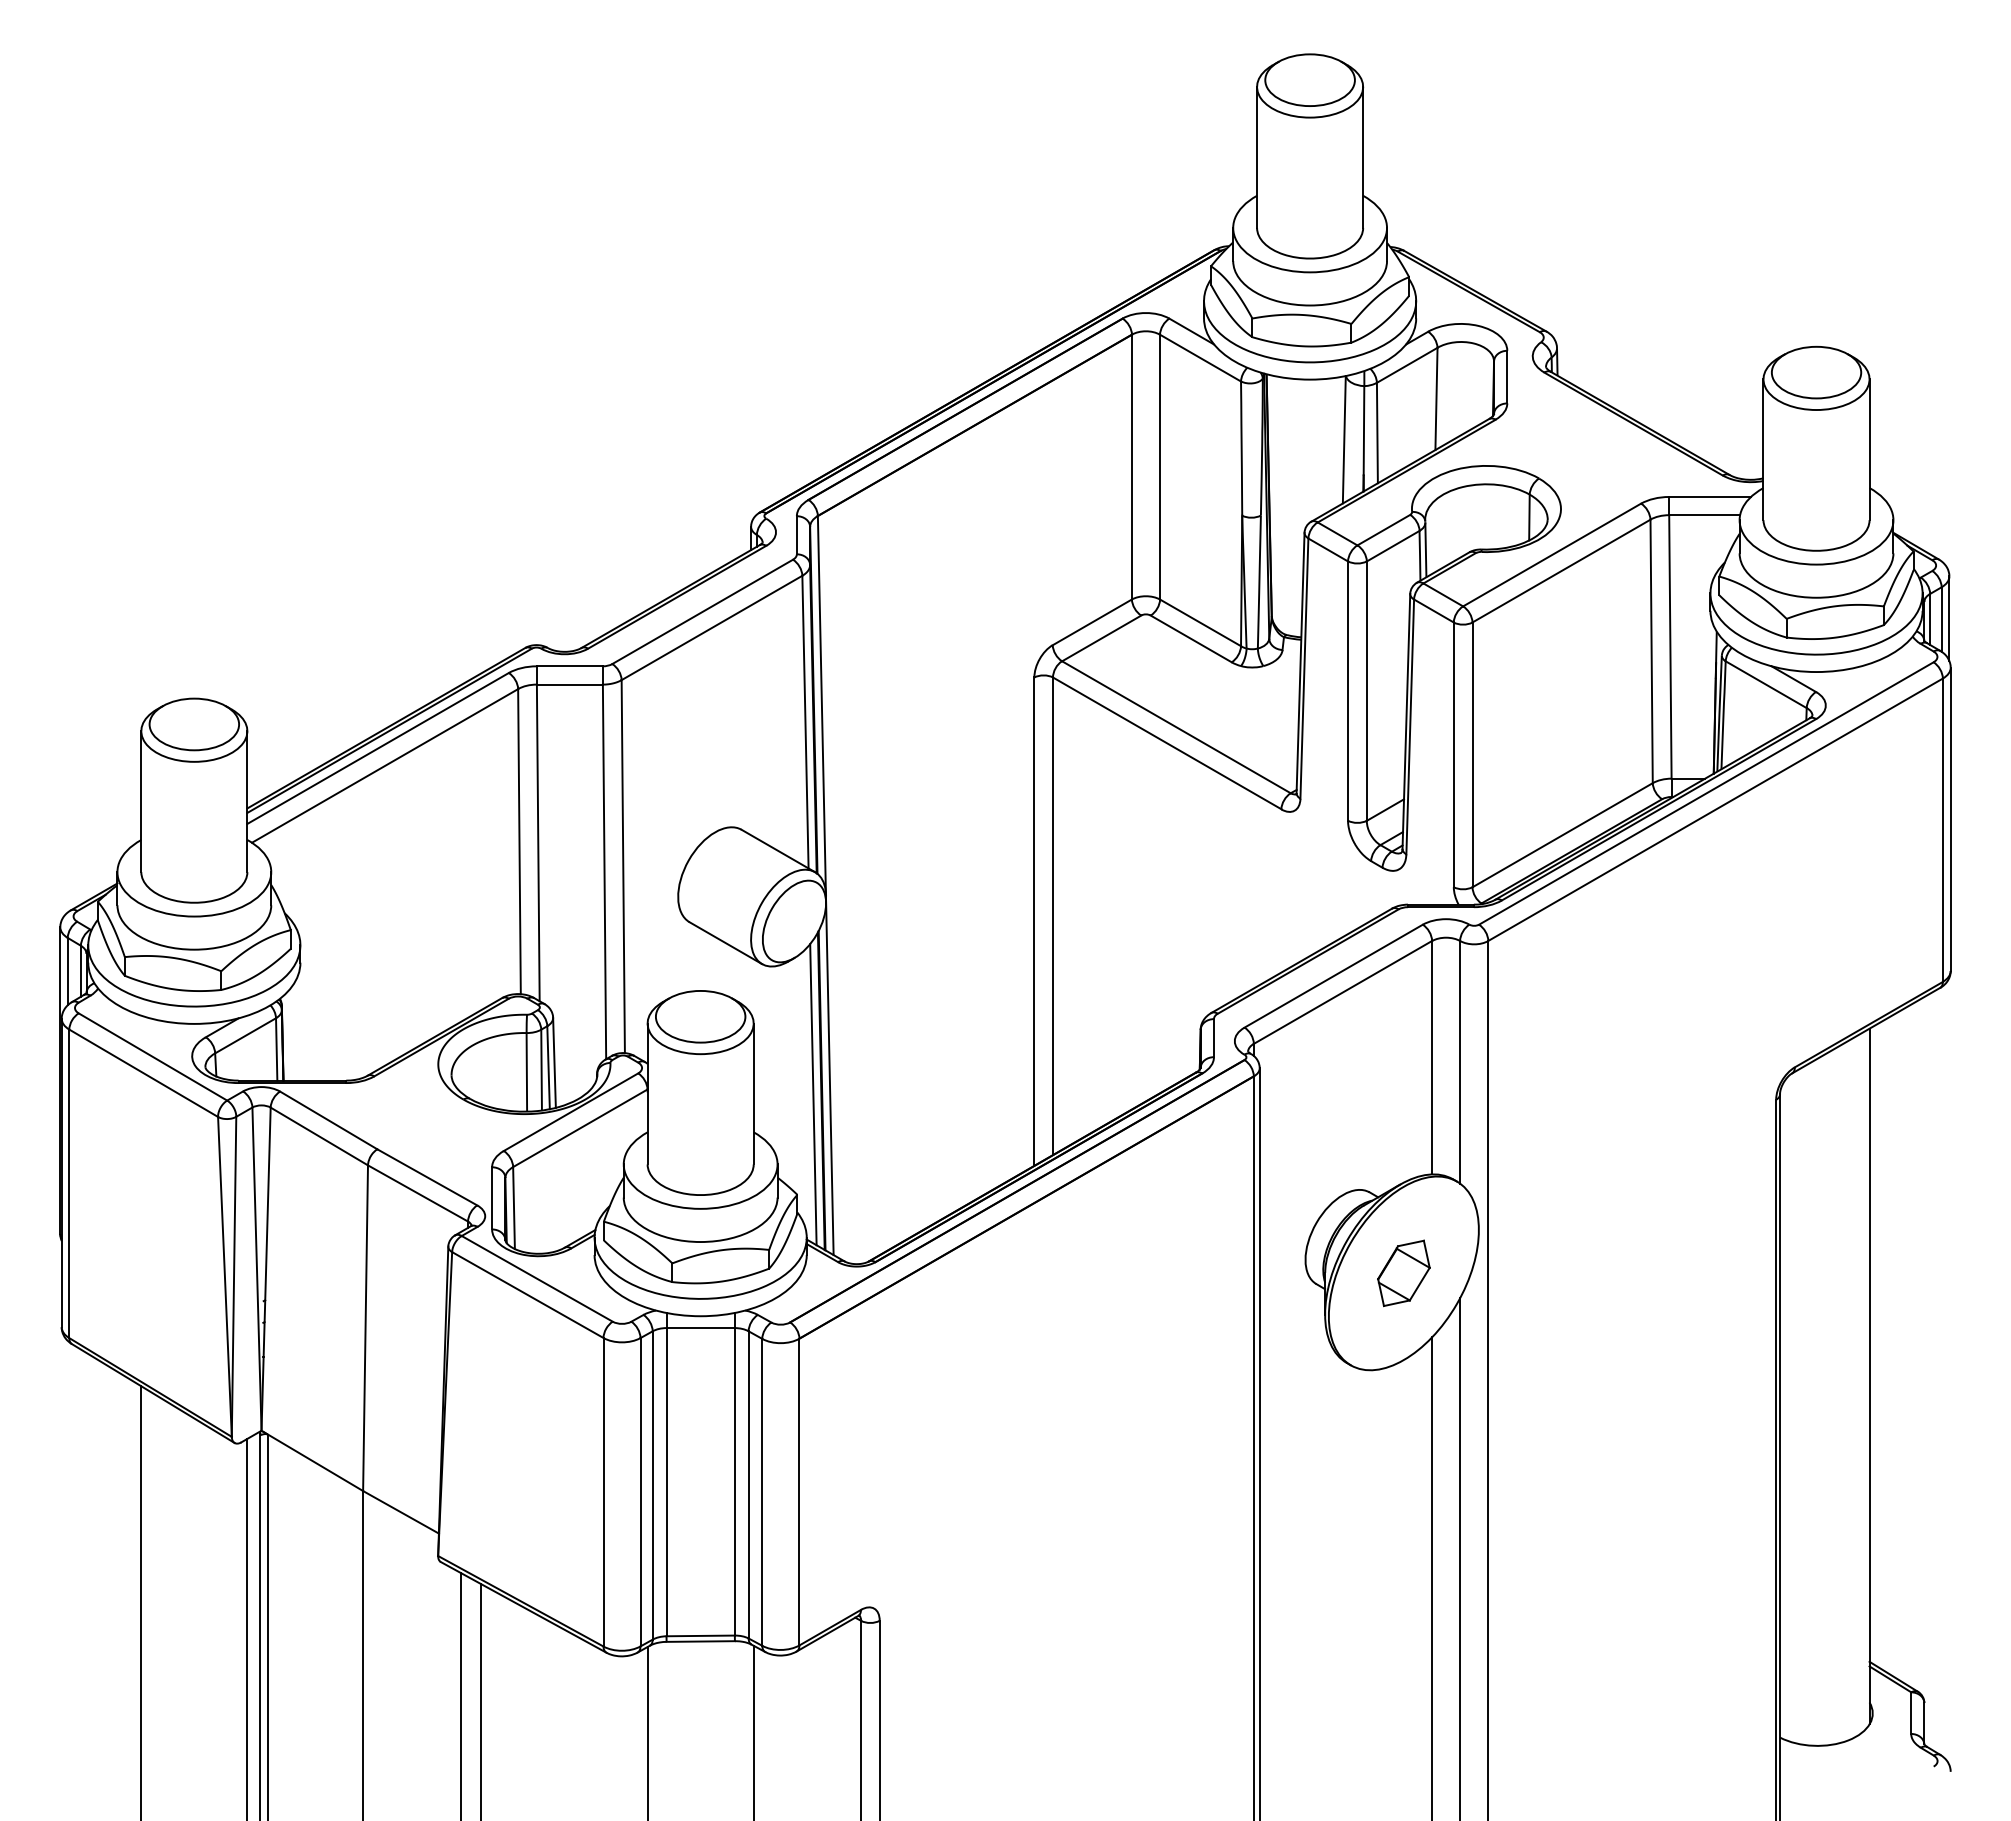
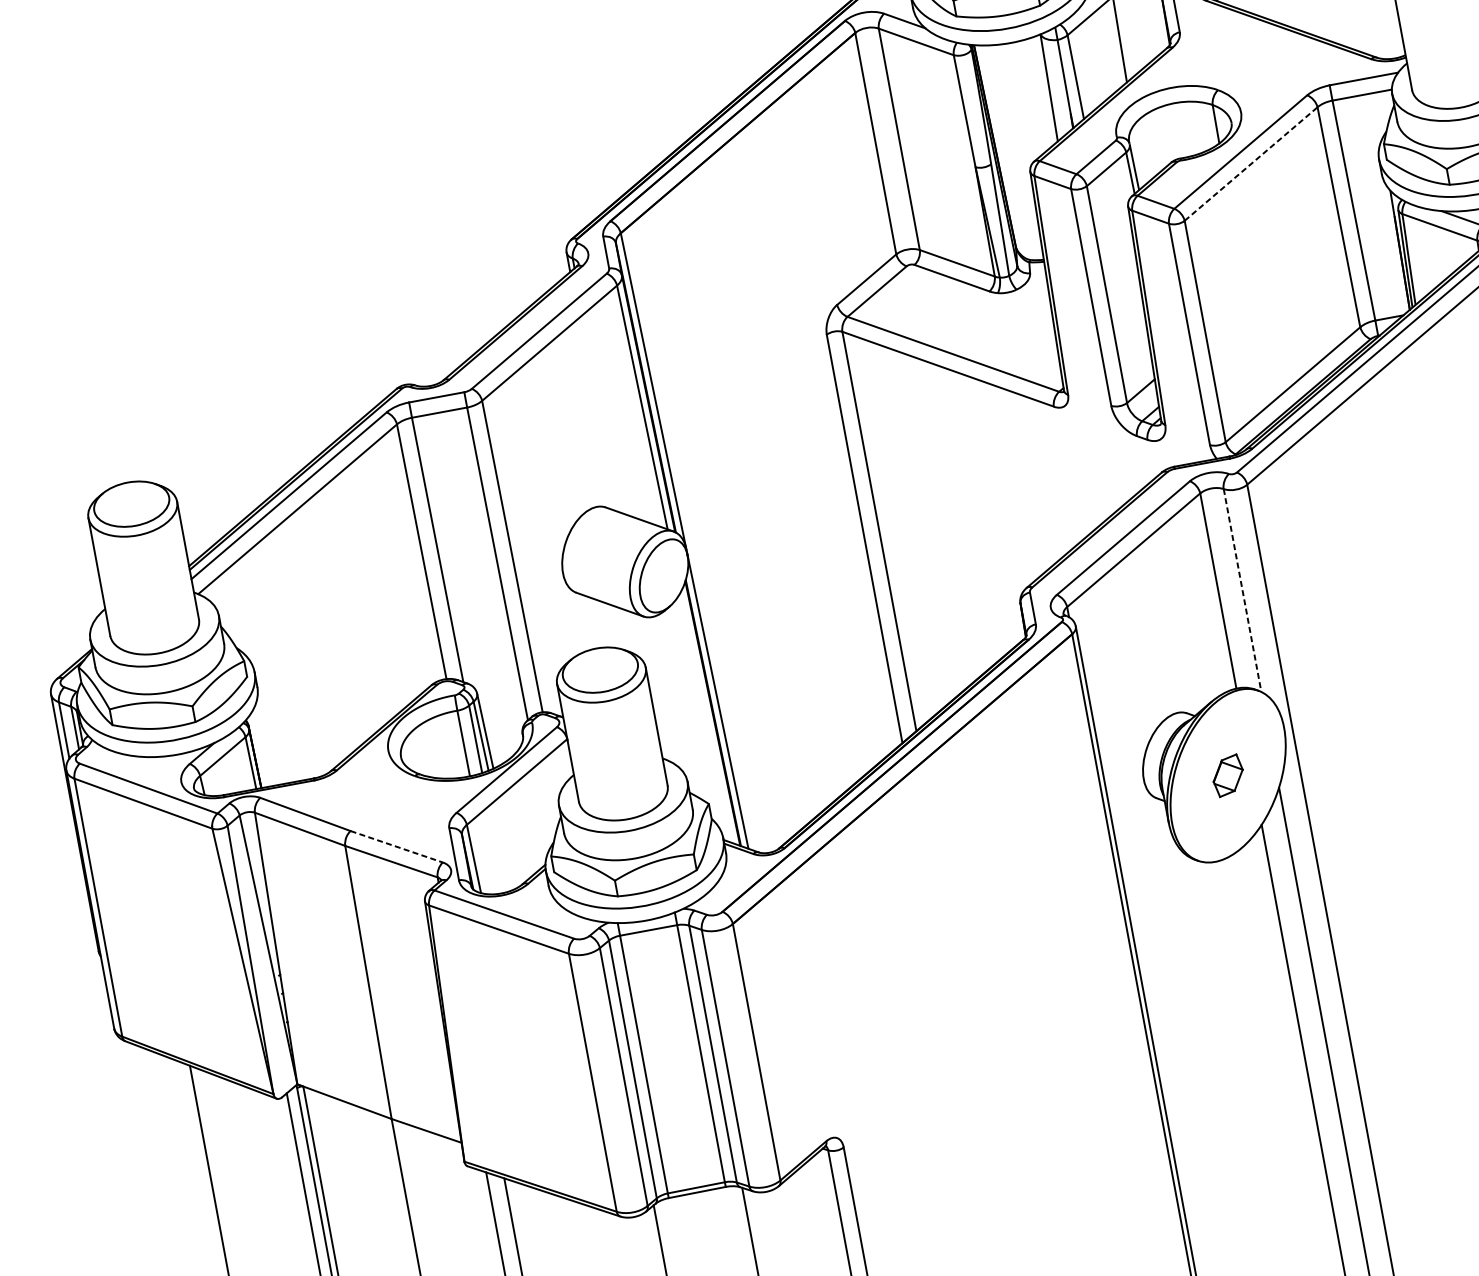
line: (1561, 571) -> (1251, 164), solid -> dashed
line: (1460, 1062) -> (1242, 590), solid -> dashed
line: (813, 1094) -> (706, 717), removed
line: (427, 1177) -> (396, 846), solid -> dashed
part: (1403, 1273) -> (1227, 775), size x0.7

